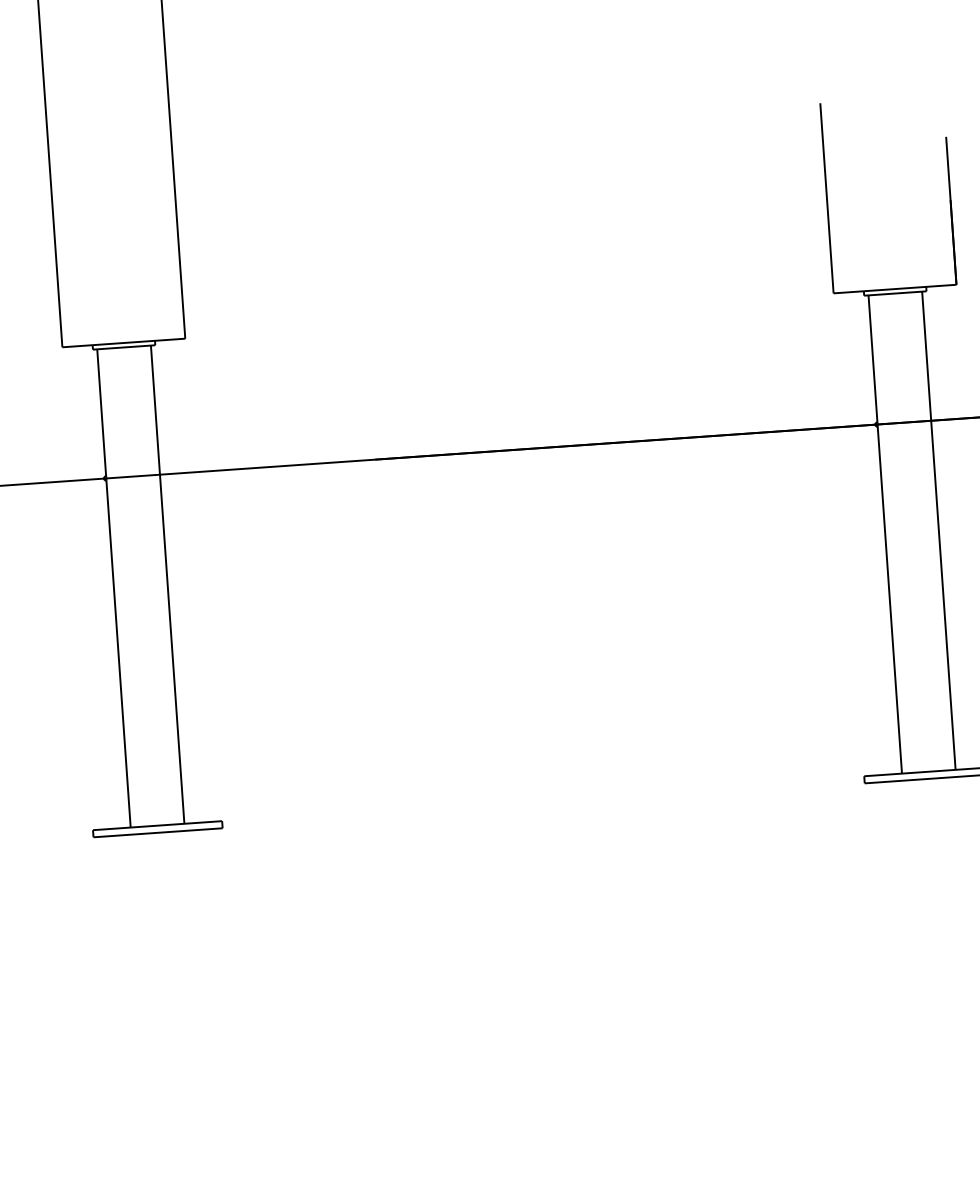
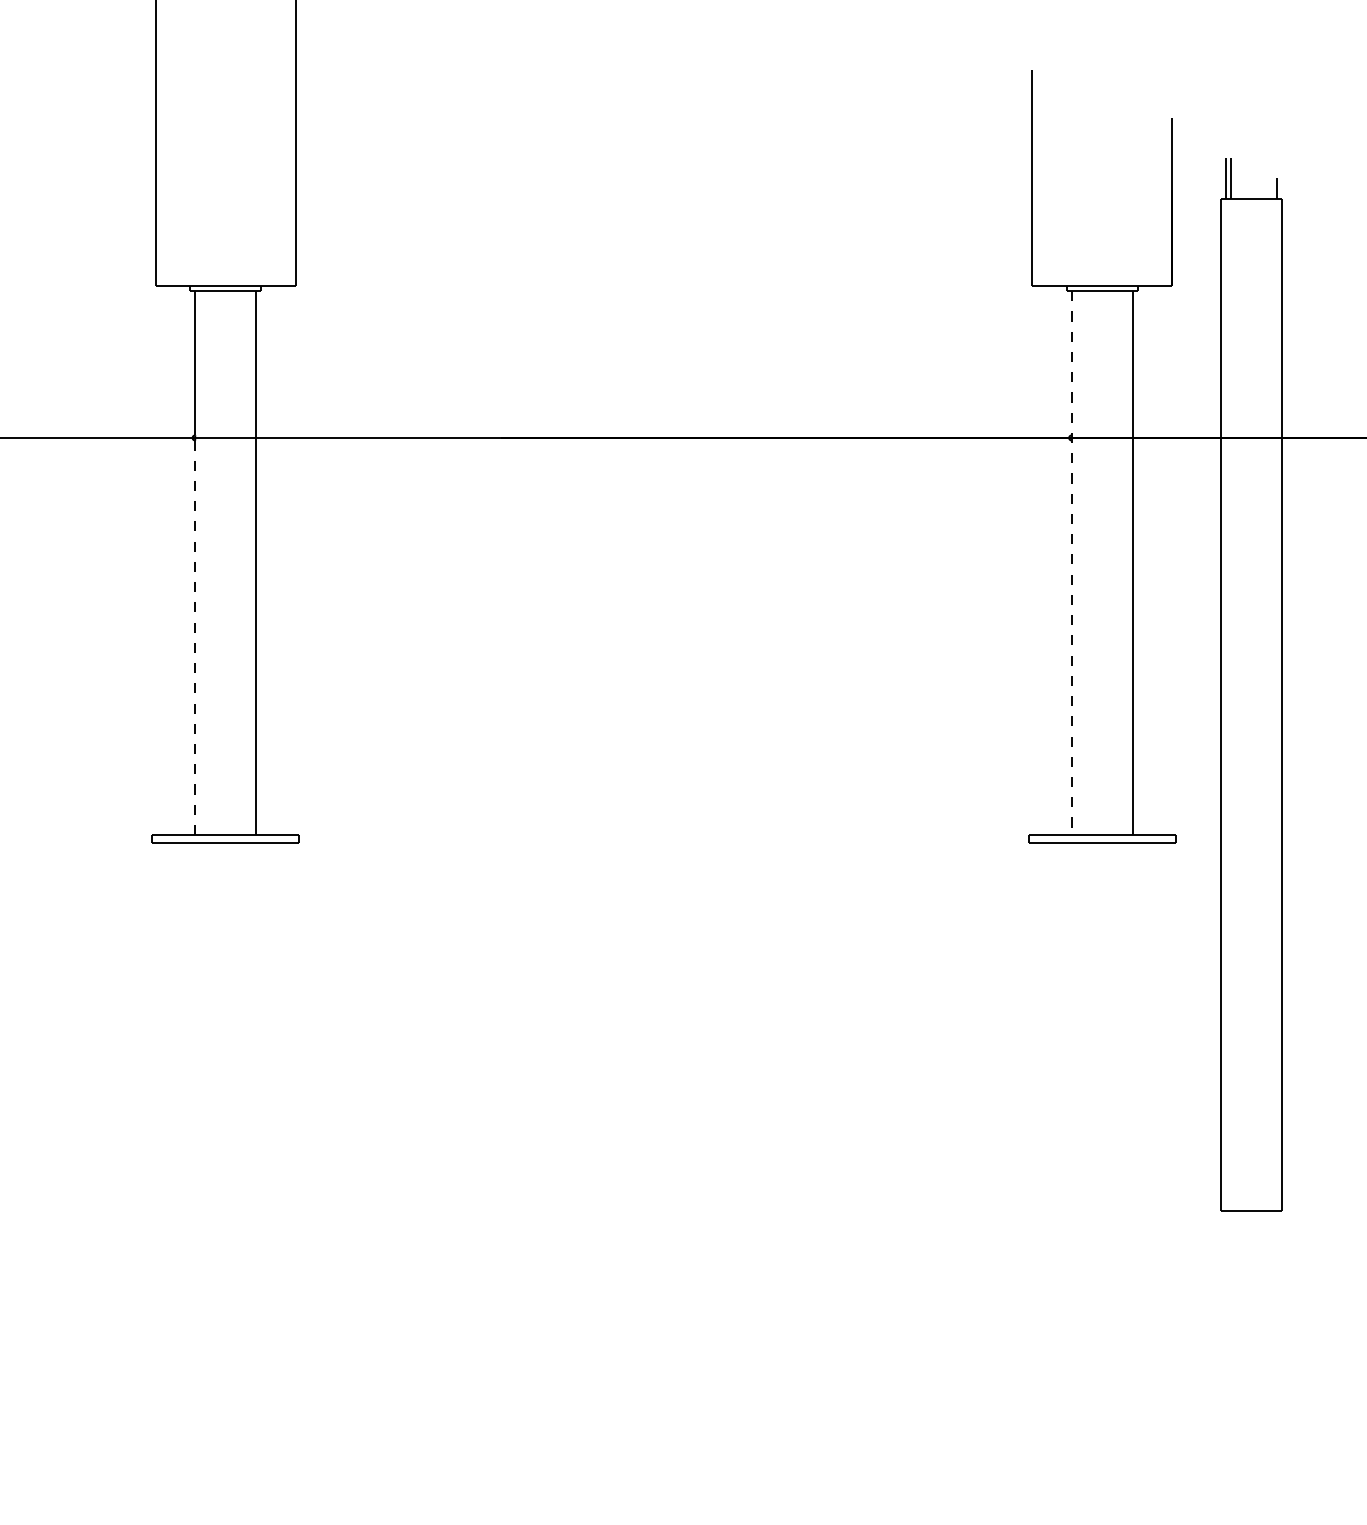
line: (885, 534) -> (1071, 562), solid -> dashed
line: (118, 654) -> (195, 638), solid -> dashed

